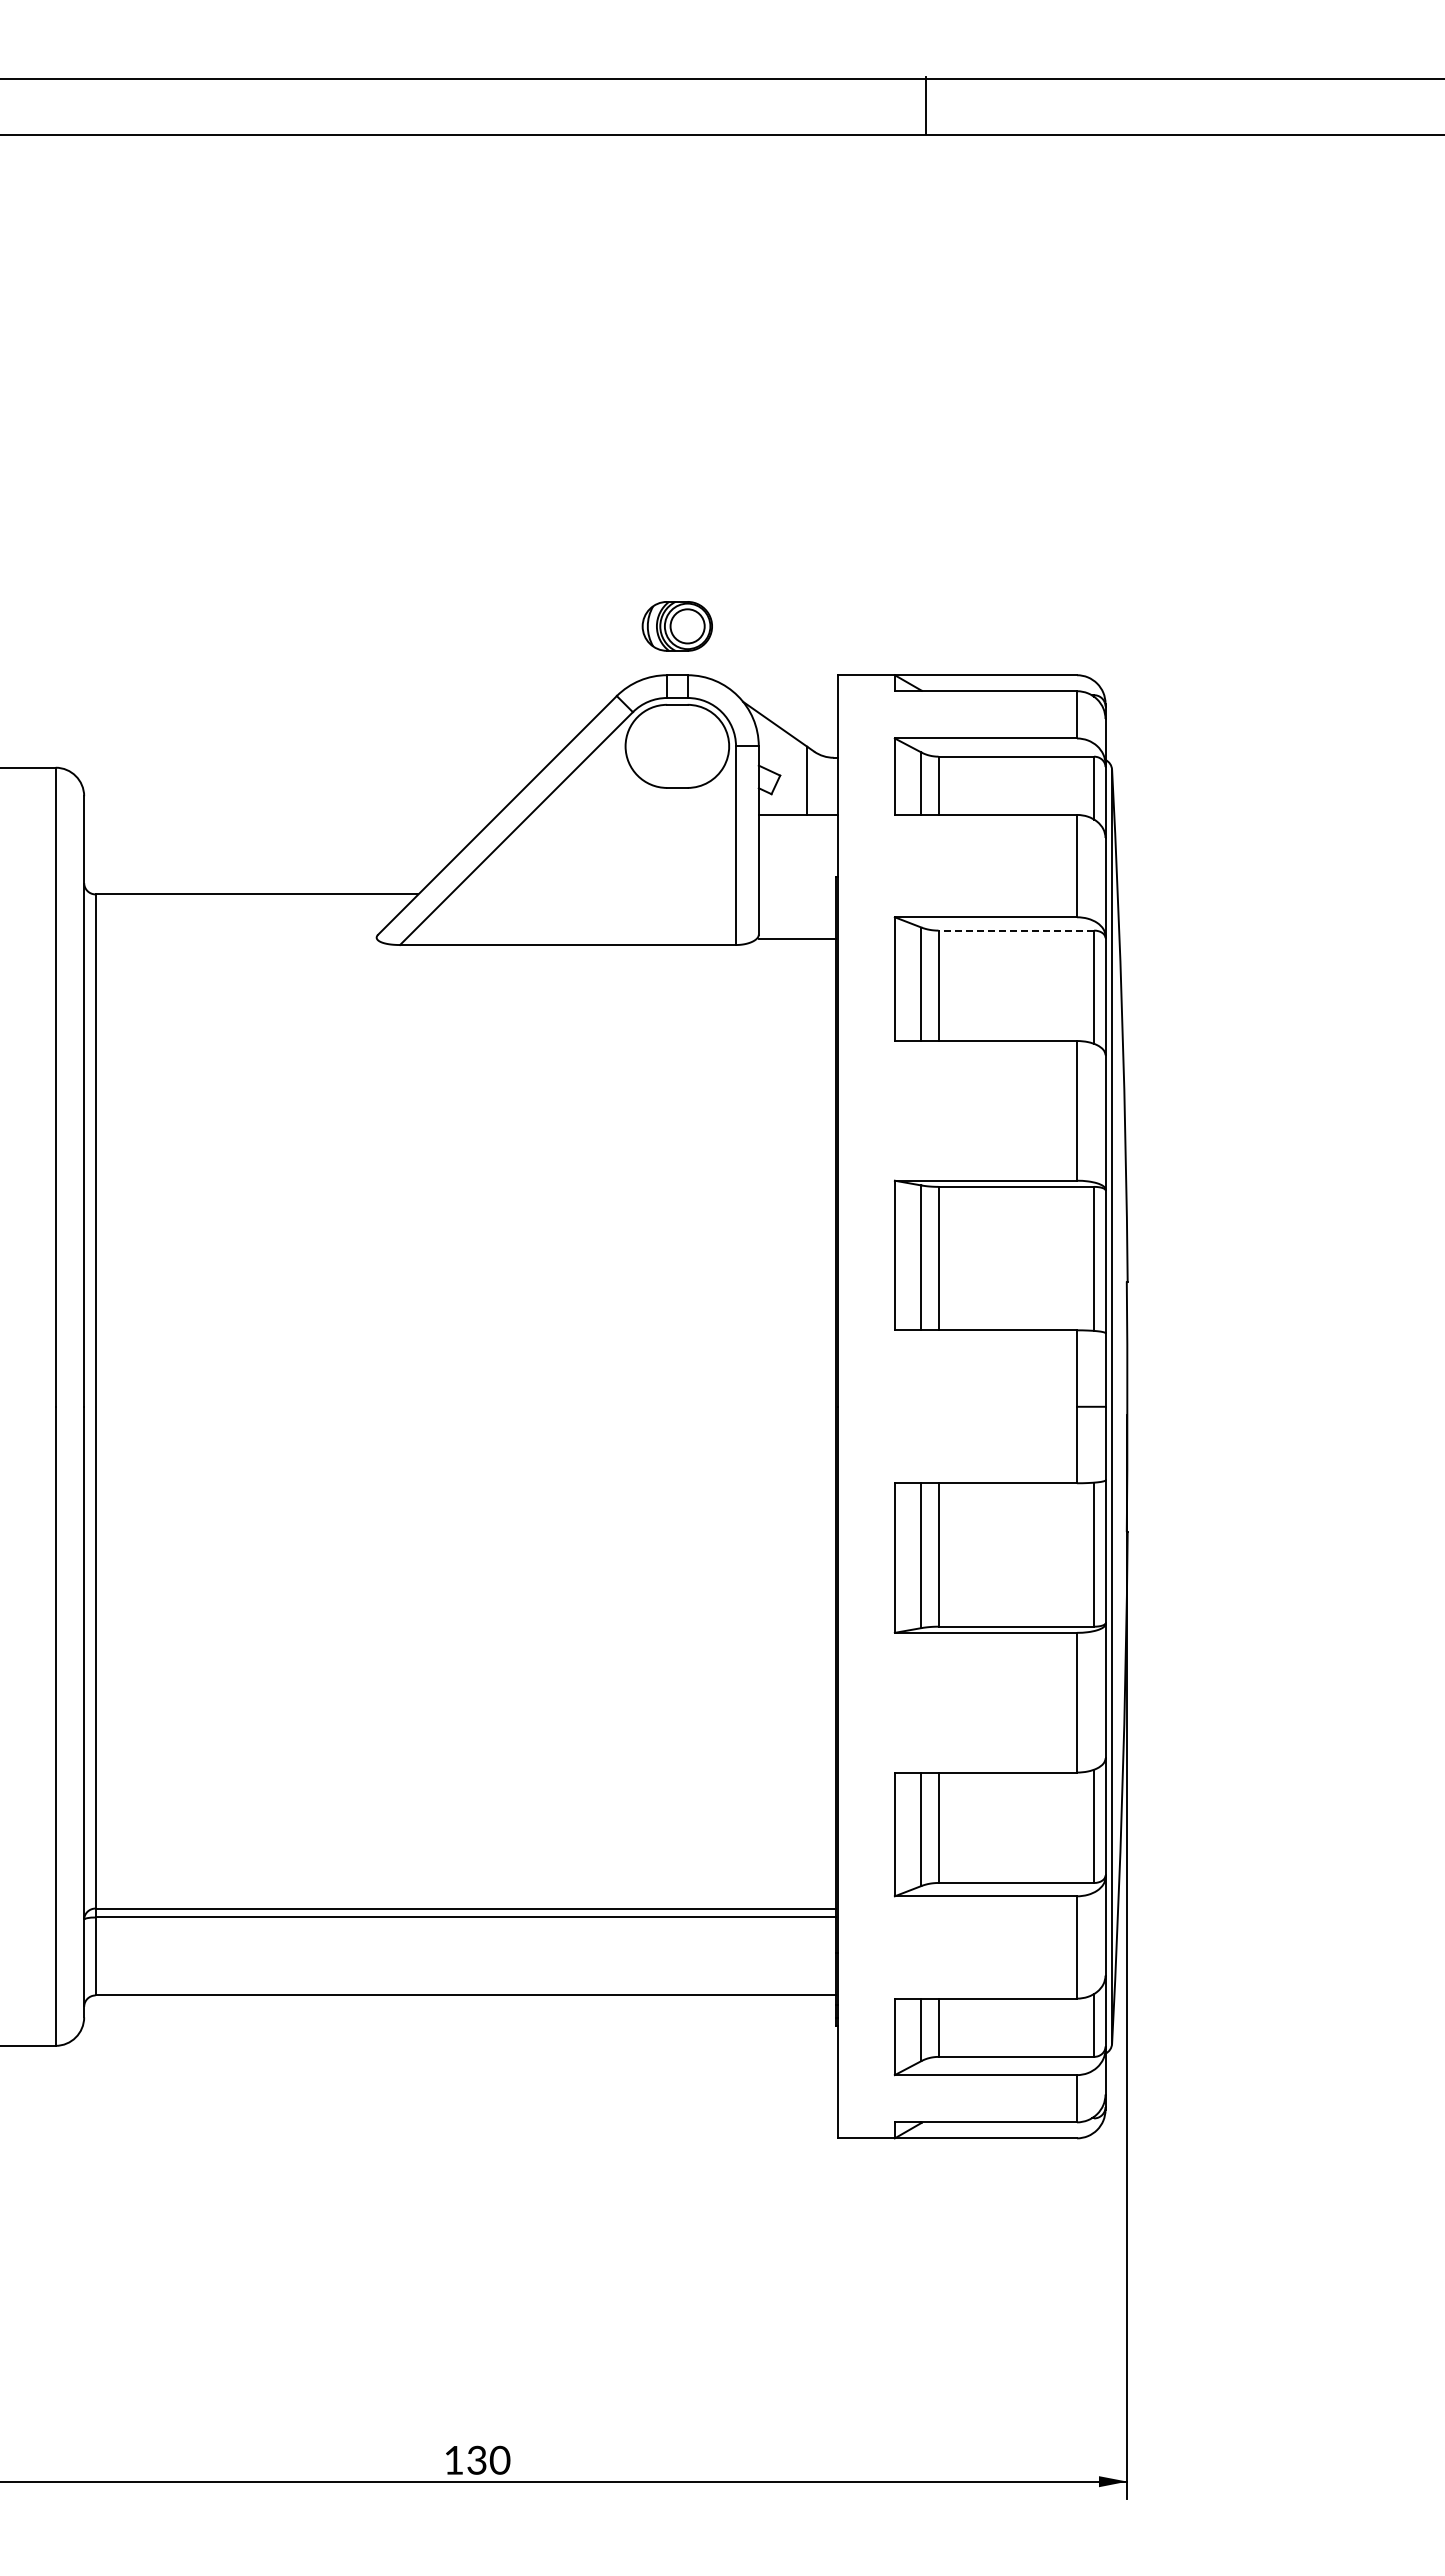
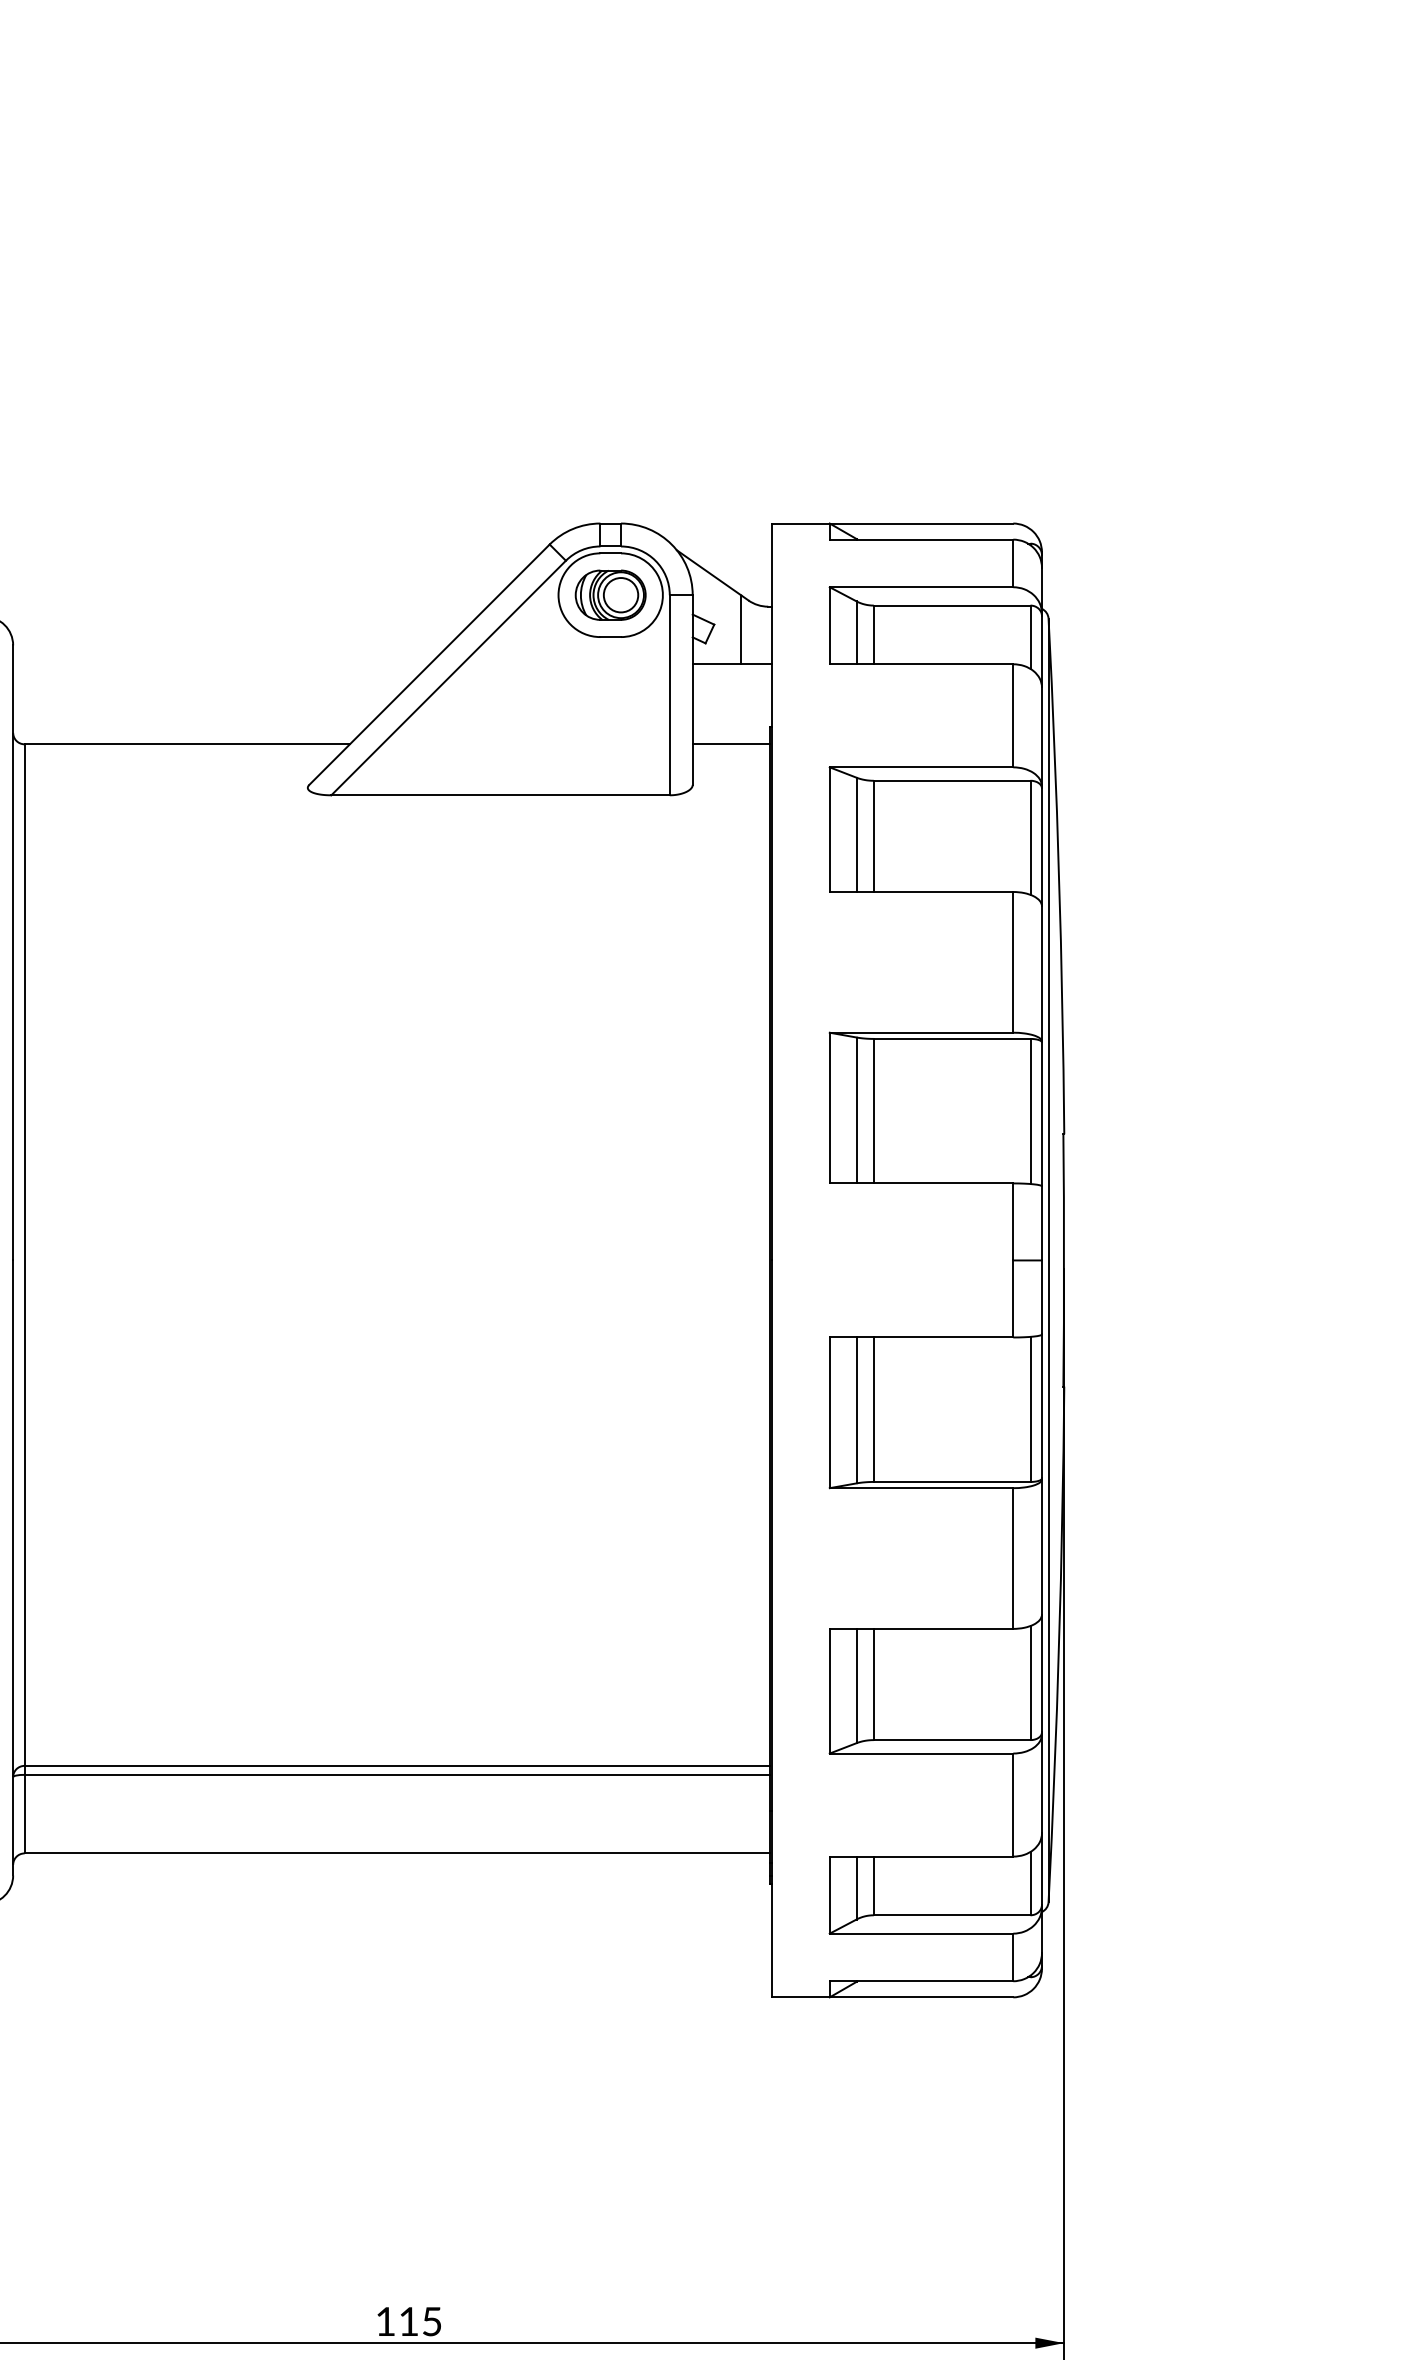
part: (676, 626) -> (609, 595), moved
line: (1016, 930) -> (952, 780), dashed -> solid
line: (796, 939) -> (730, 744), moved
text: (488, 2459) -> (420, 2320), 130 -> 115

